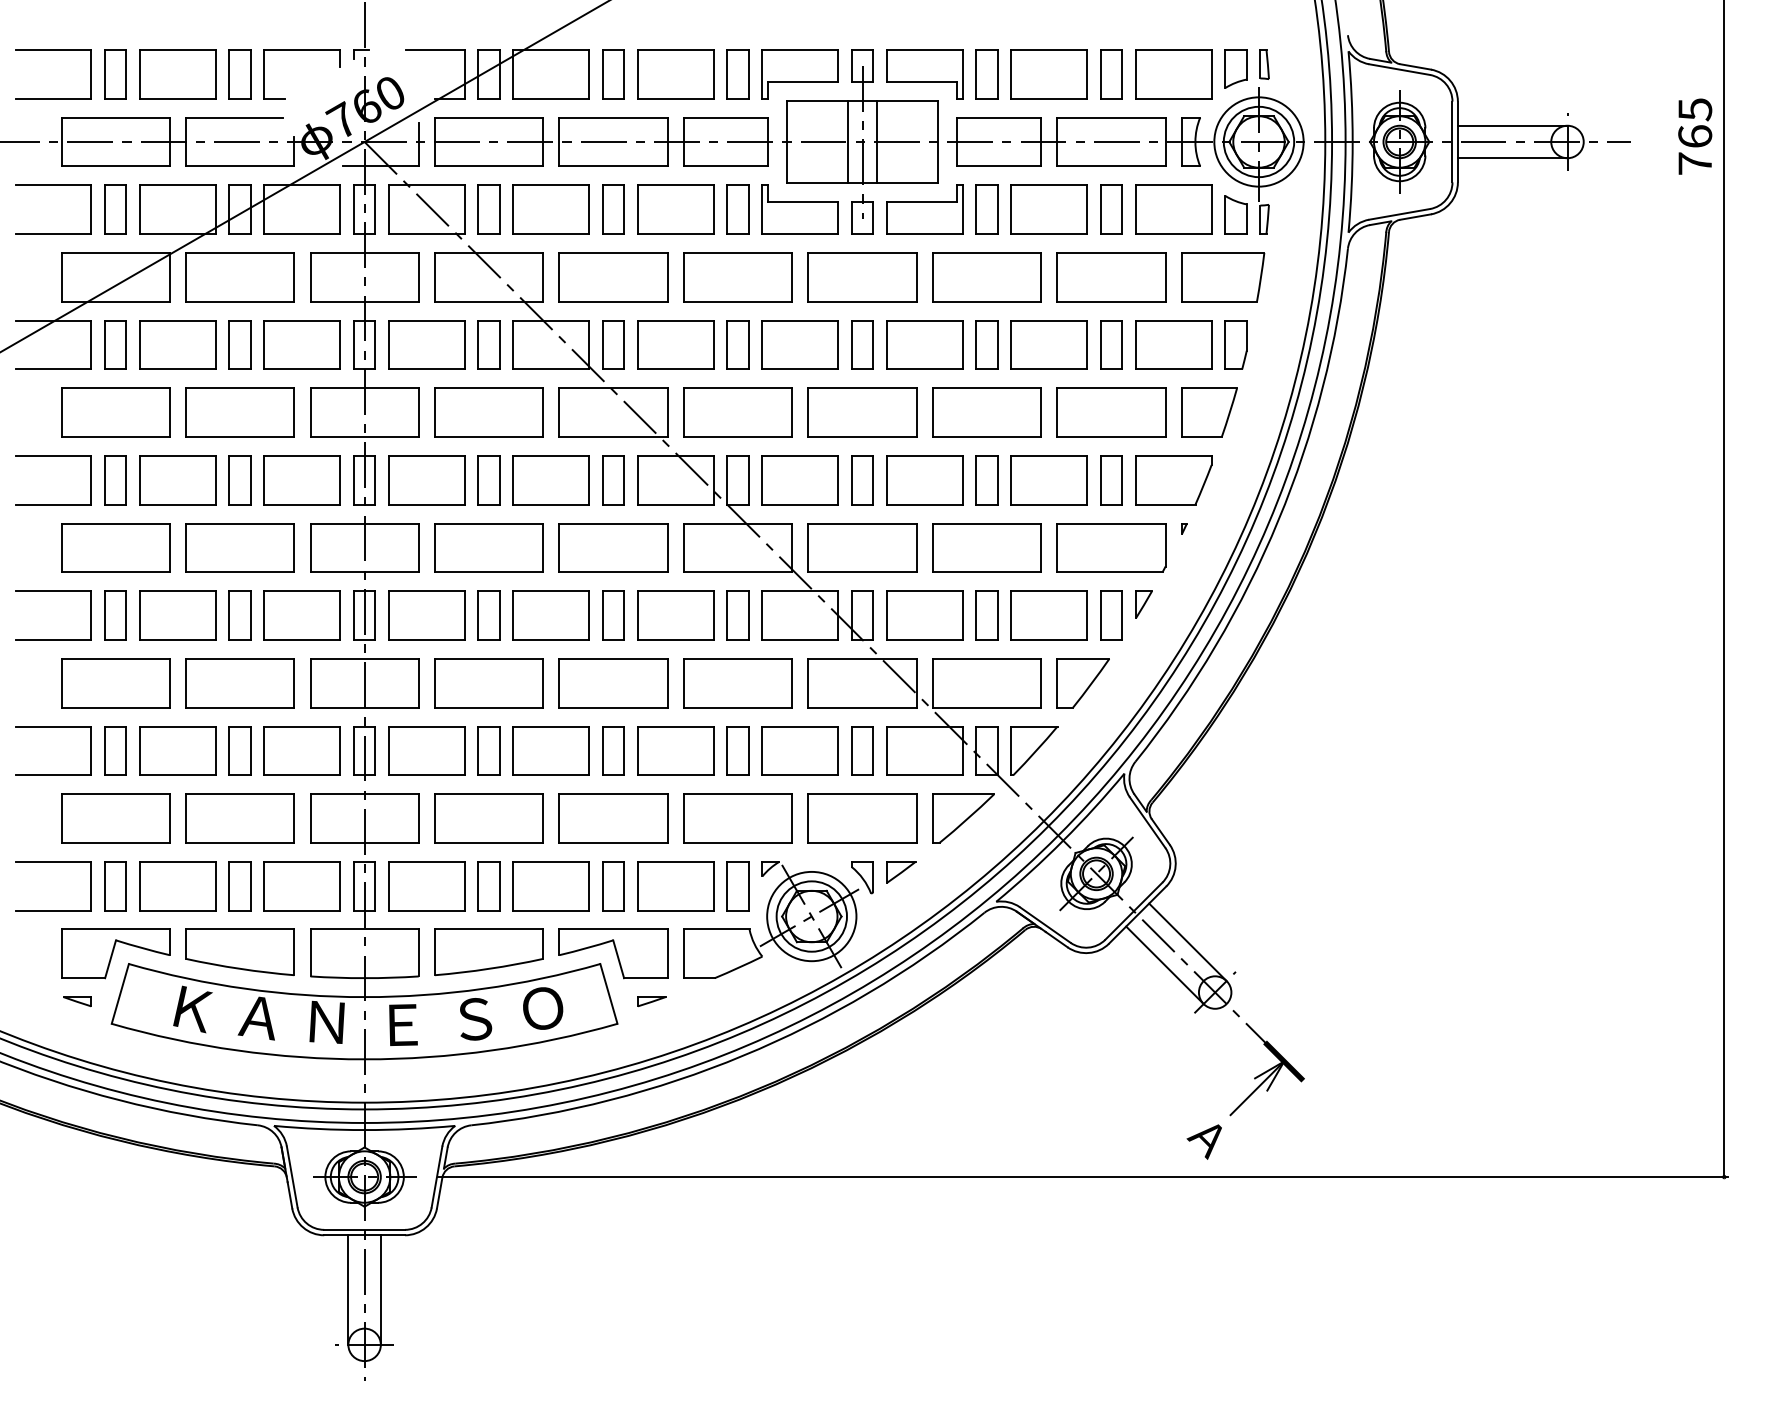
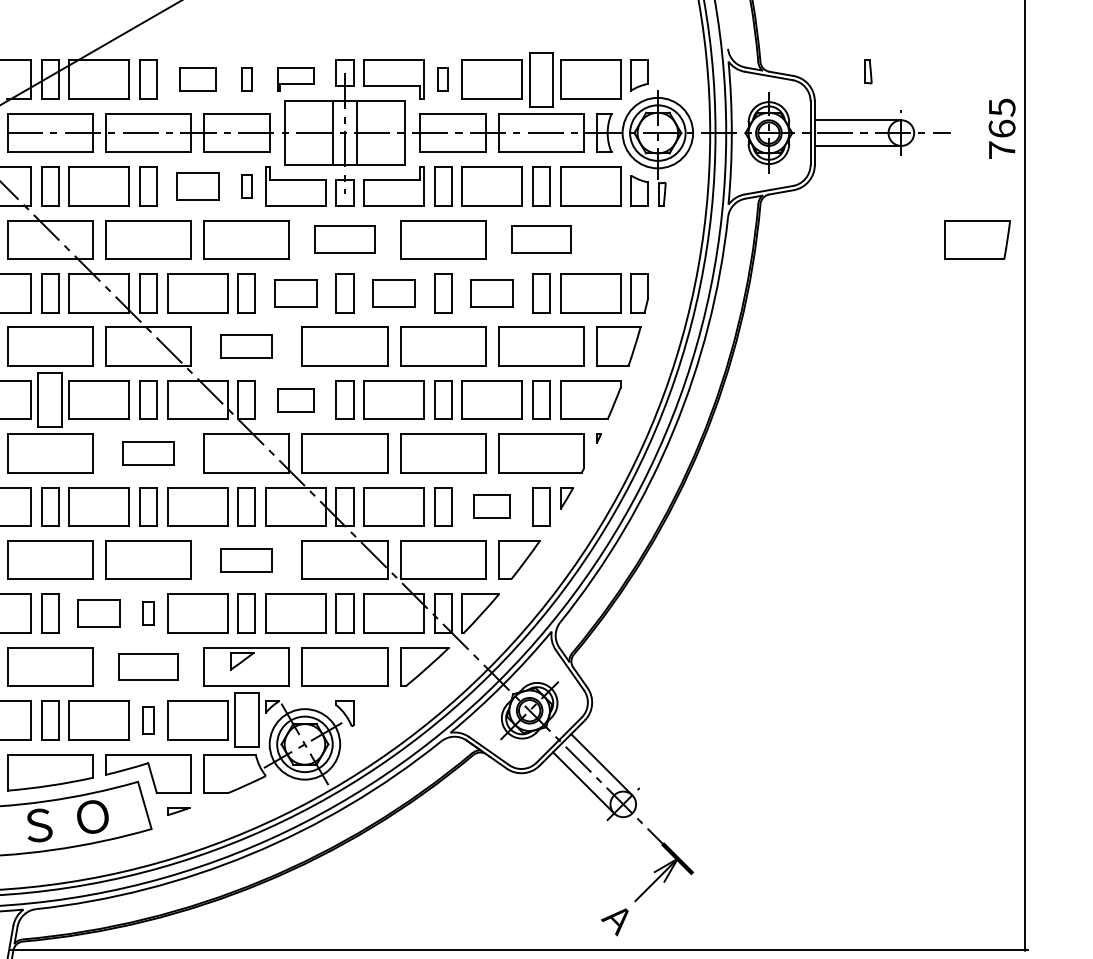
part: (1264, 64) -> (868, 71), moved
part: (675, 74) -> (197, 79), size x0.6
part: (737, 74) -> (246, 79), size x0.6
part: (799, 74) -> (295, 79), size x0.6
part: (986, 74) -> (442, 79), size x0.6
part: (1111, 74) -> (541, 79), size x1.4
part: (675, 209) -> (197, 186), size x0.7
part: (737, 209) -> (246, 186), size x0.6
part: (862, 277) -> (344, 240), size x0.7
part: (1111, 277) -> (541, 240), size x0.7
part: (1223, 277) -> (977, 240), moved
part: (799, 344) -> (295, 292), size x0.7
part: (924, 344) -> (393, 292), size x0.7
part: (1048, 344) -> (491, 292), size x0.7
part: (737, 412) -> (246, 346), size x0.6
part: (488, 480) -> (49, 400), size x1.4
part: (799, 480) -> (295, 400), size x0.6
part: (613, 547) -> (148, 453), size x0.6
part: (1048, 615) -> (491, 506), size x0.6
part: (737, 683) -> (246, 560), size x0.6
part: (550, 750) -> (98, 613), size x0.7
part: (613, 750) -> (148, 613), size x0.6
part: (613, 818) -> (148, 667), size x0.7
part: (901, 872) -> (242, 661), moved
part: (613, 886) -> (148, 720), size x0.7
part: (737, 886) -> (246, 720), size x1.4

